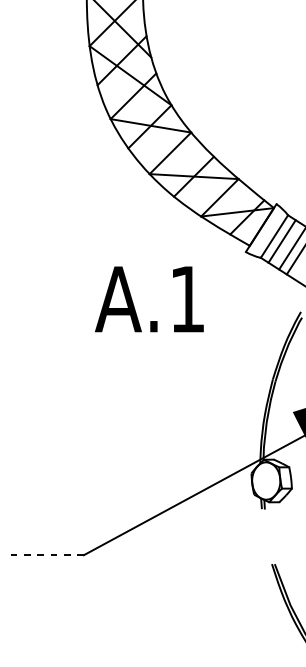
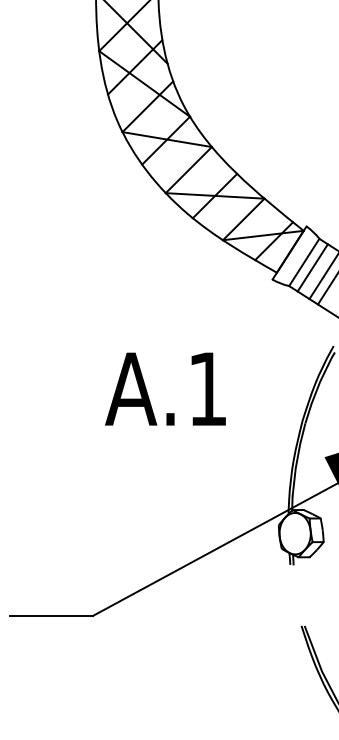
text: (149, 298) -> (165, 388), moved
line: (45, 555) -> (50, 616), dashed -> solid

